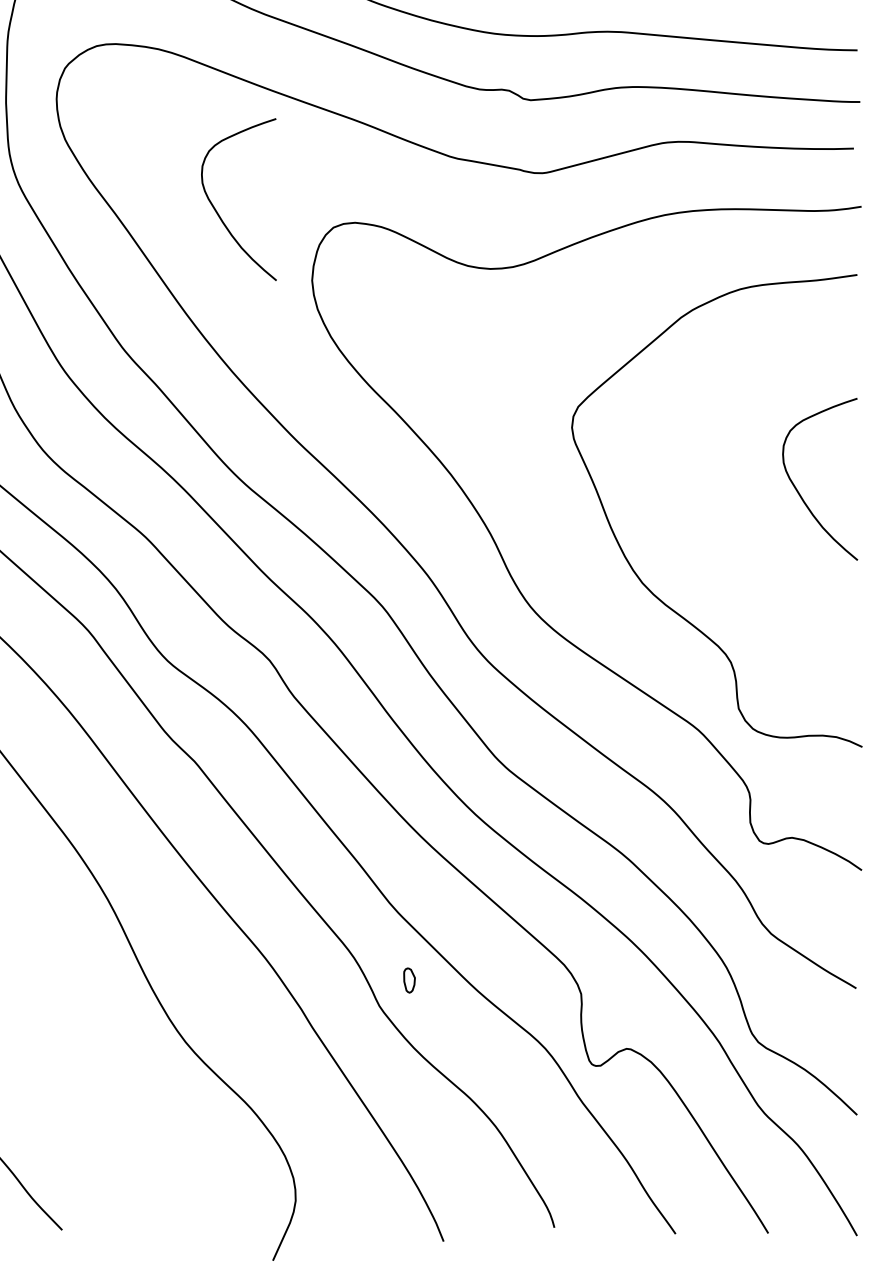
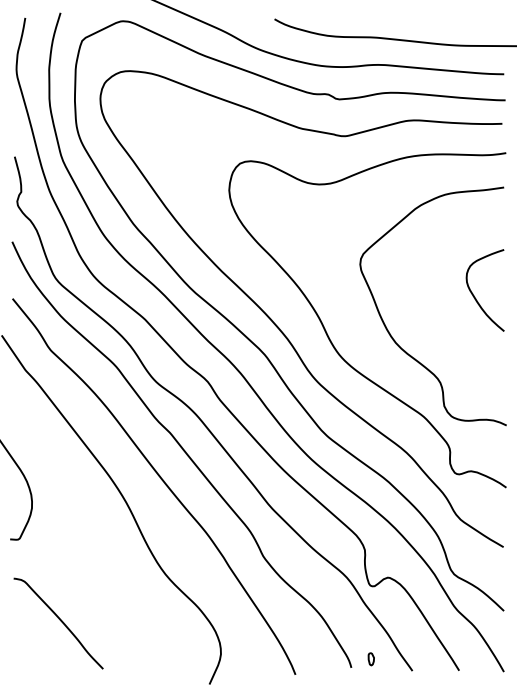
curve: (217, 209) -> (181, 154), removed
part: (407, 981) -> (370, 659), moved

